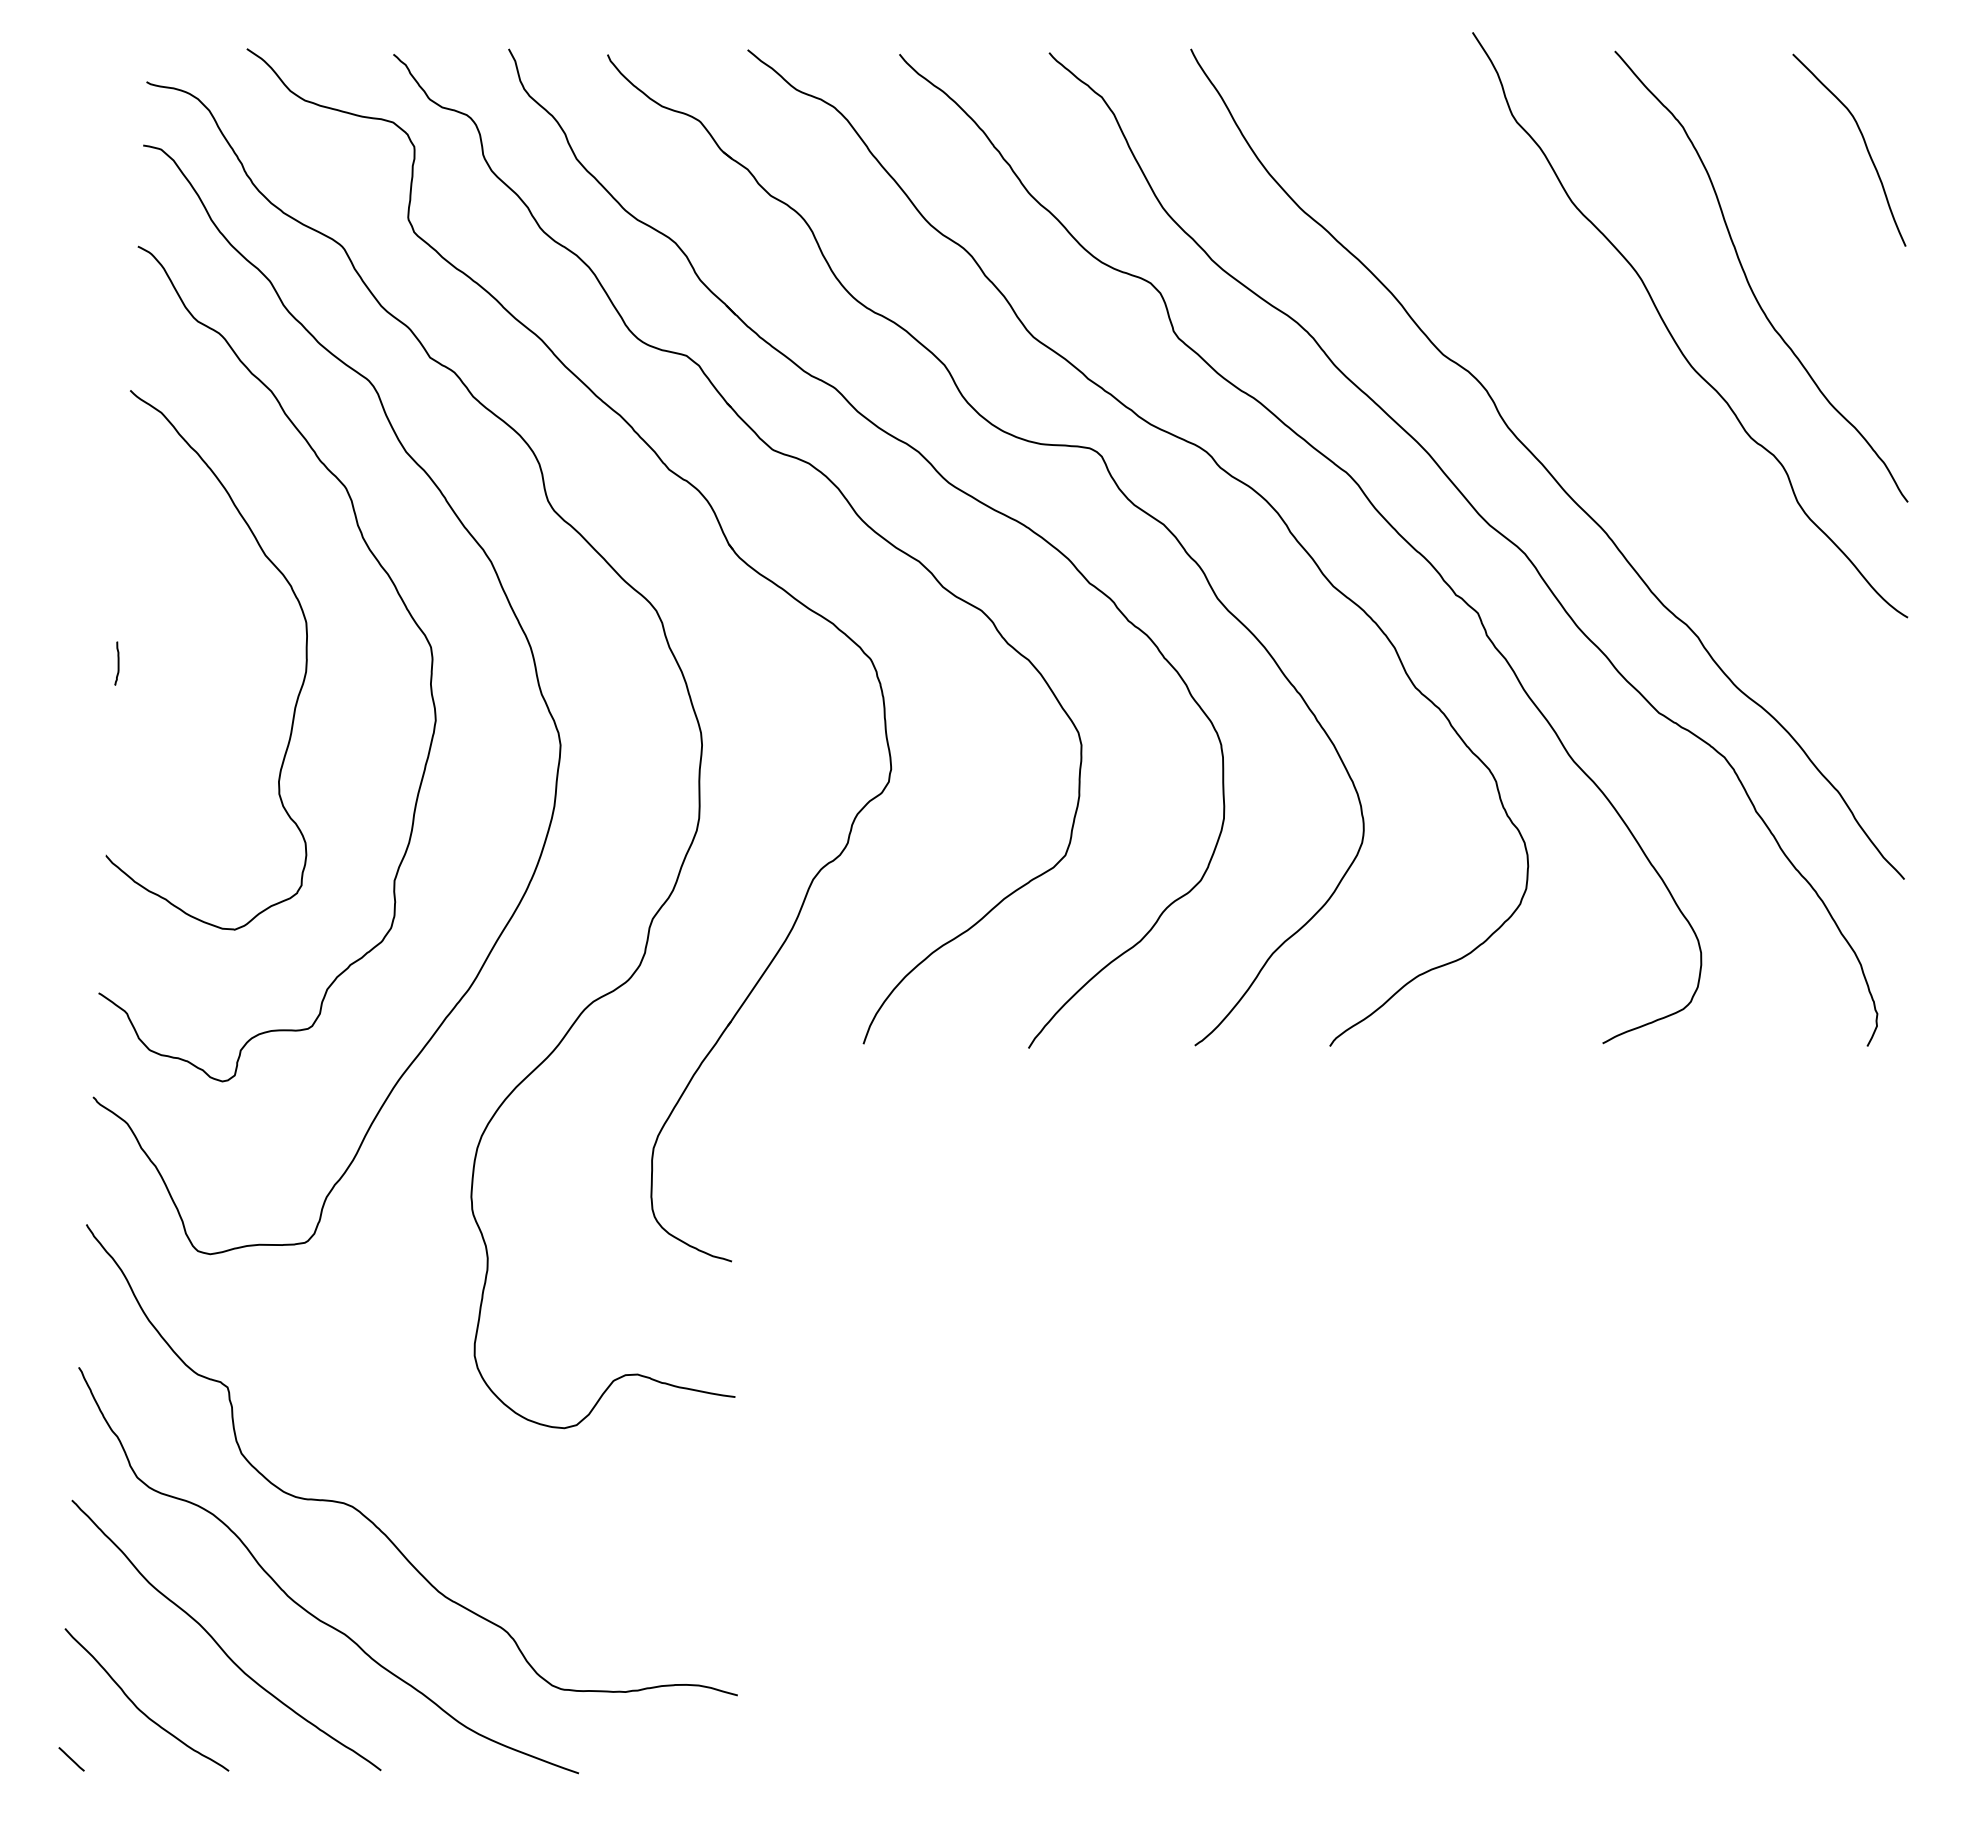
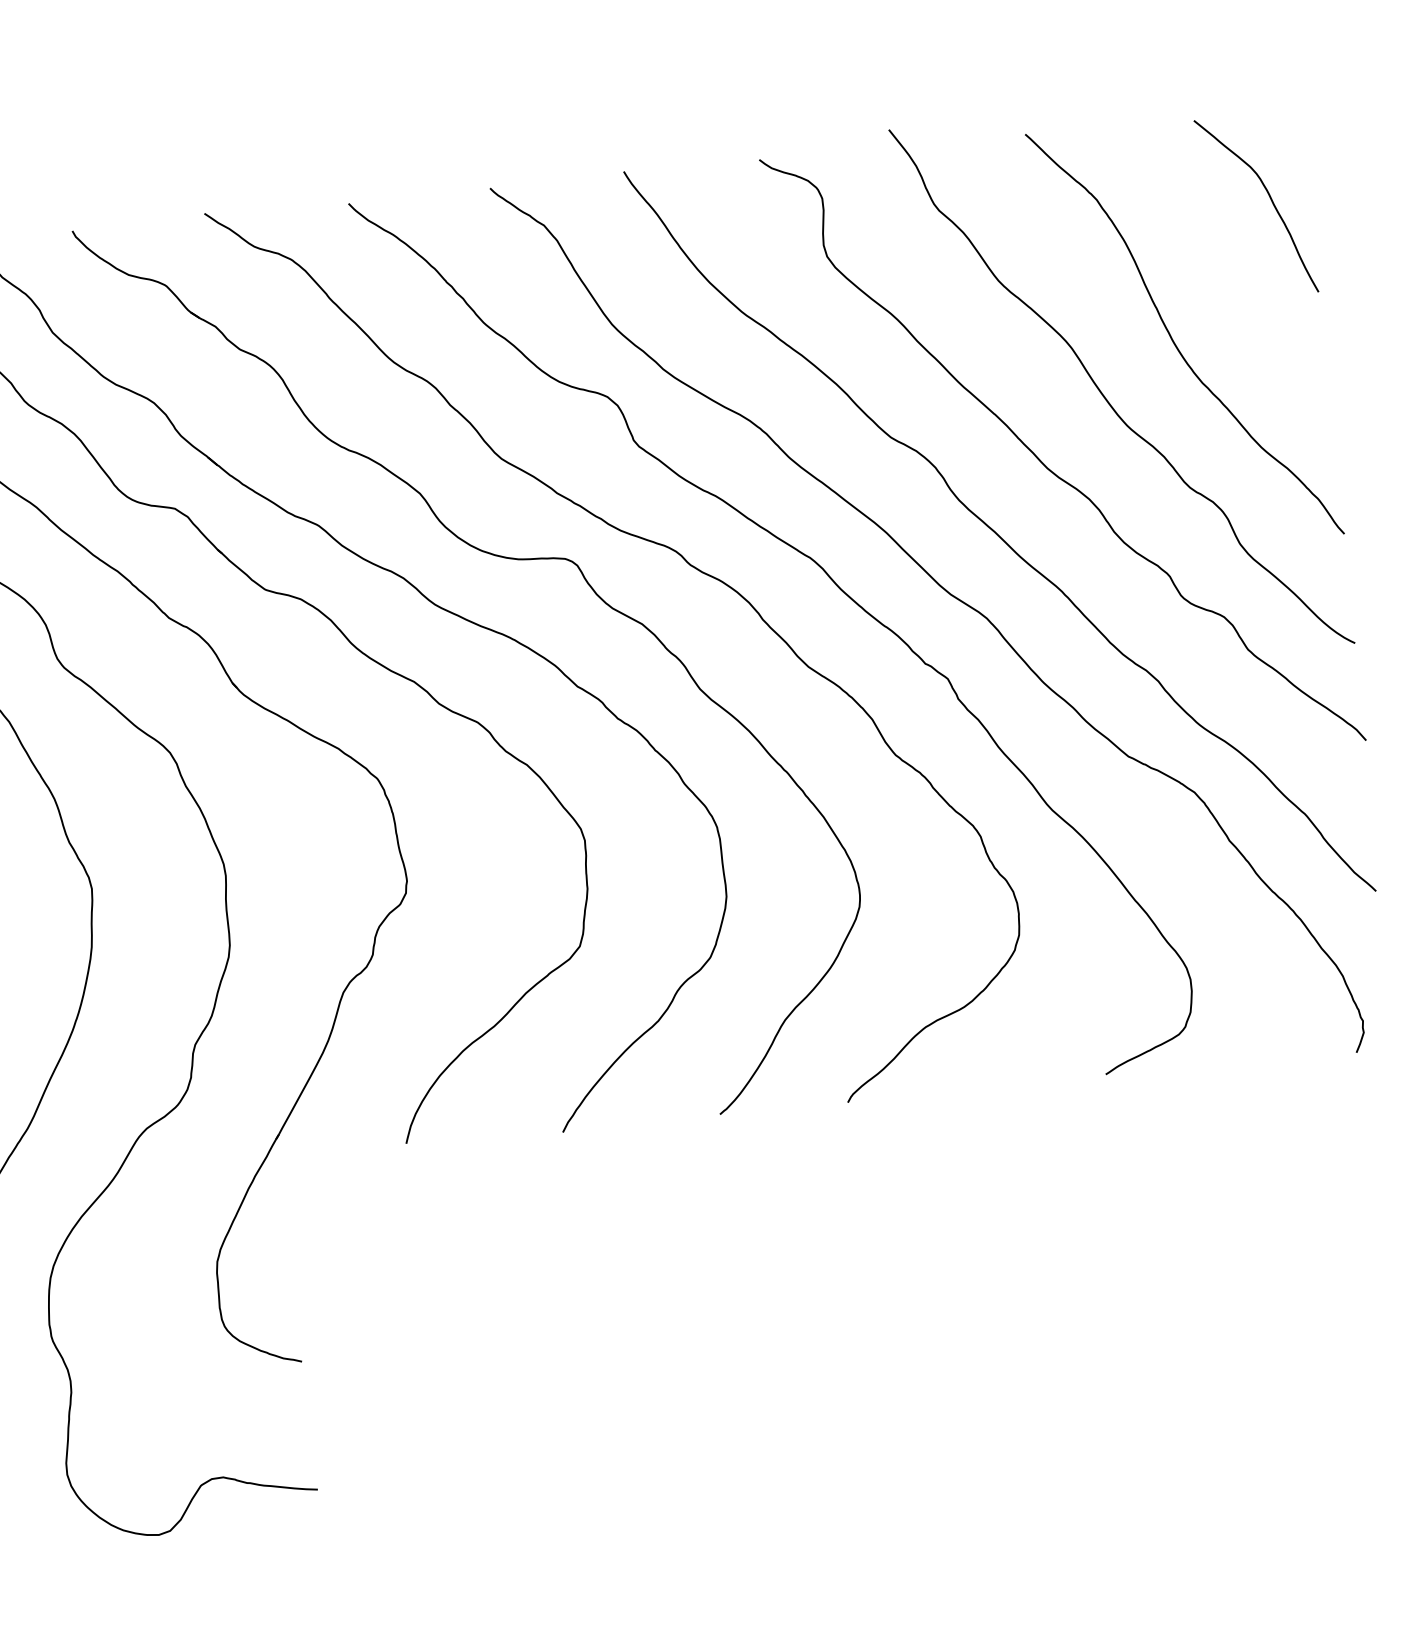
curve: (1602, 399) -> (1045, 465), added

